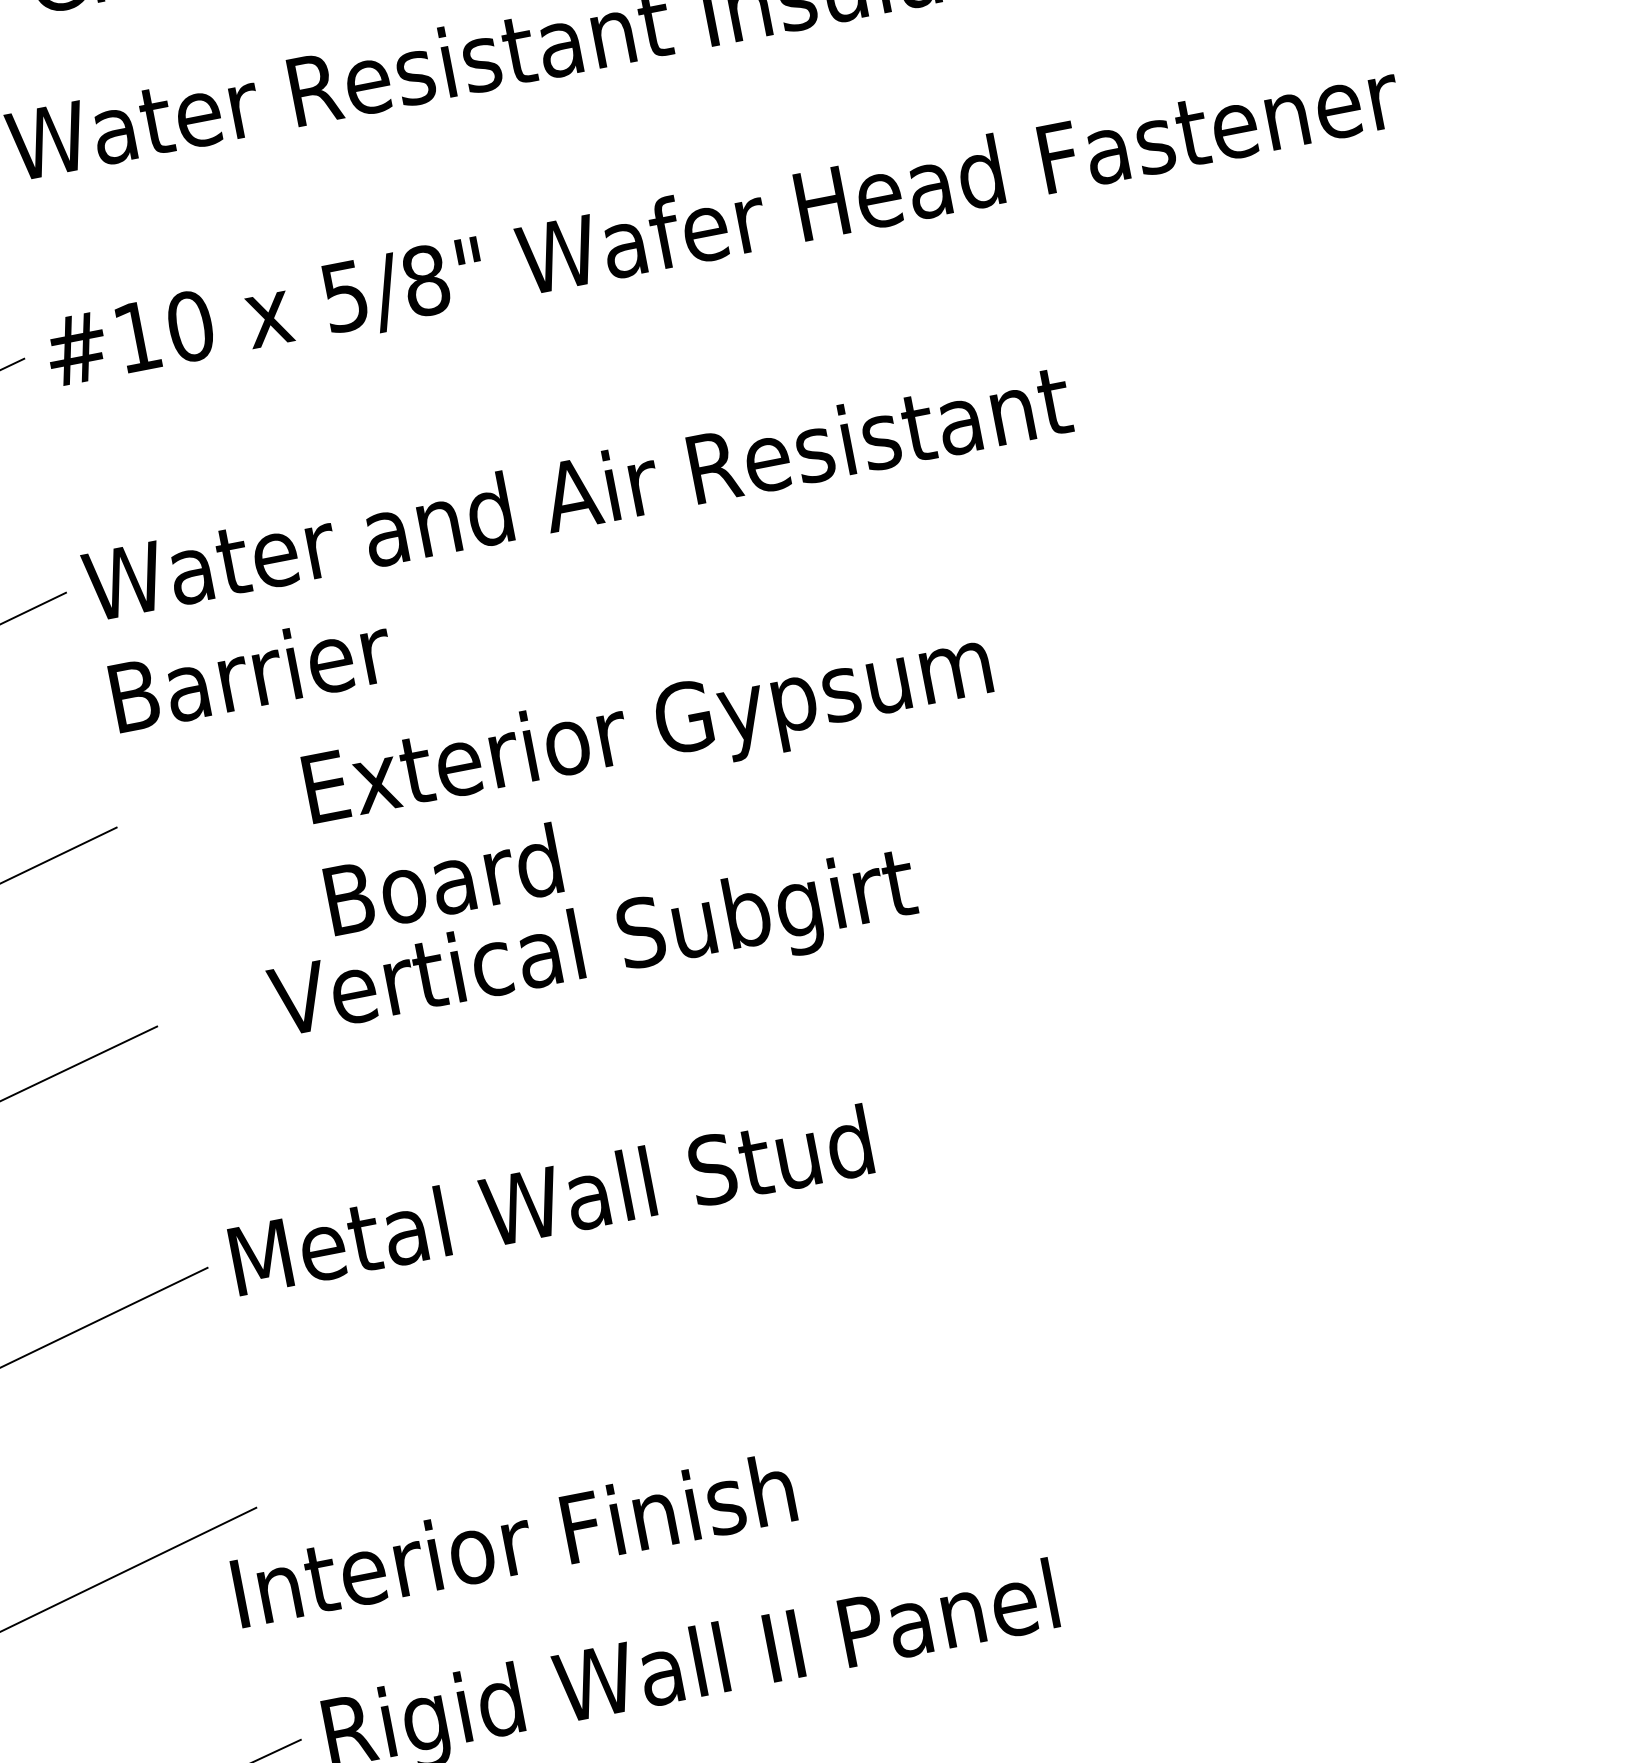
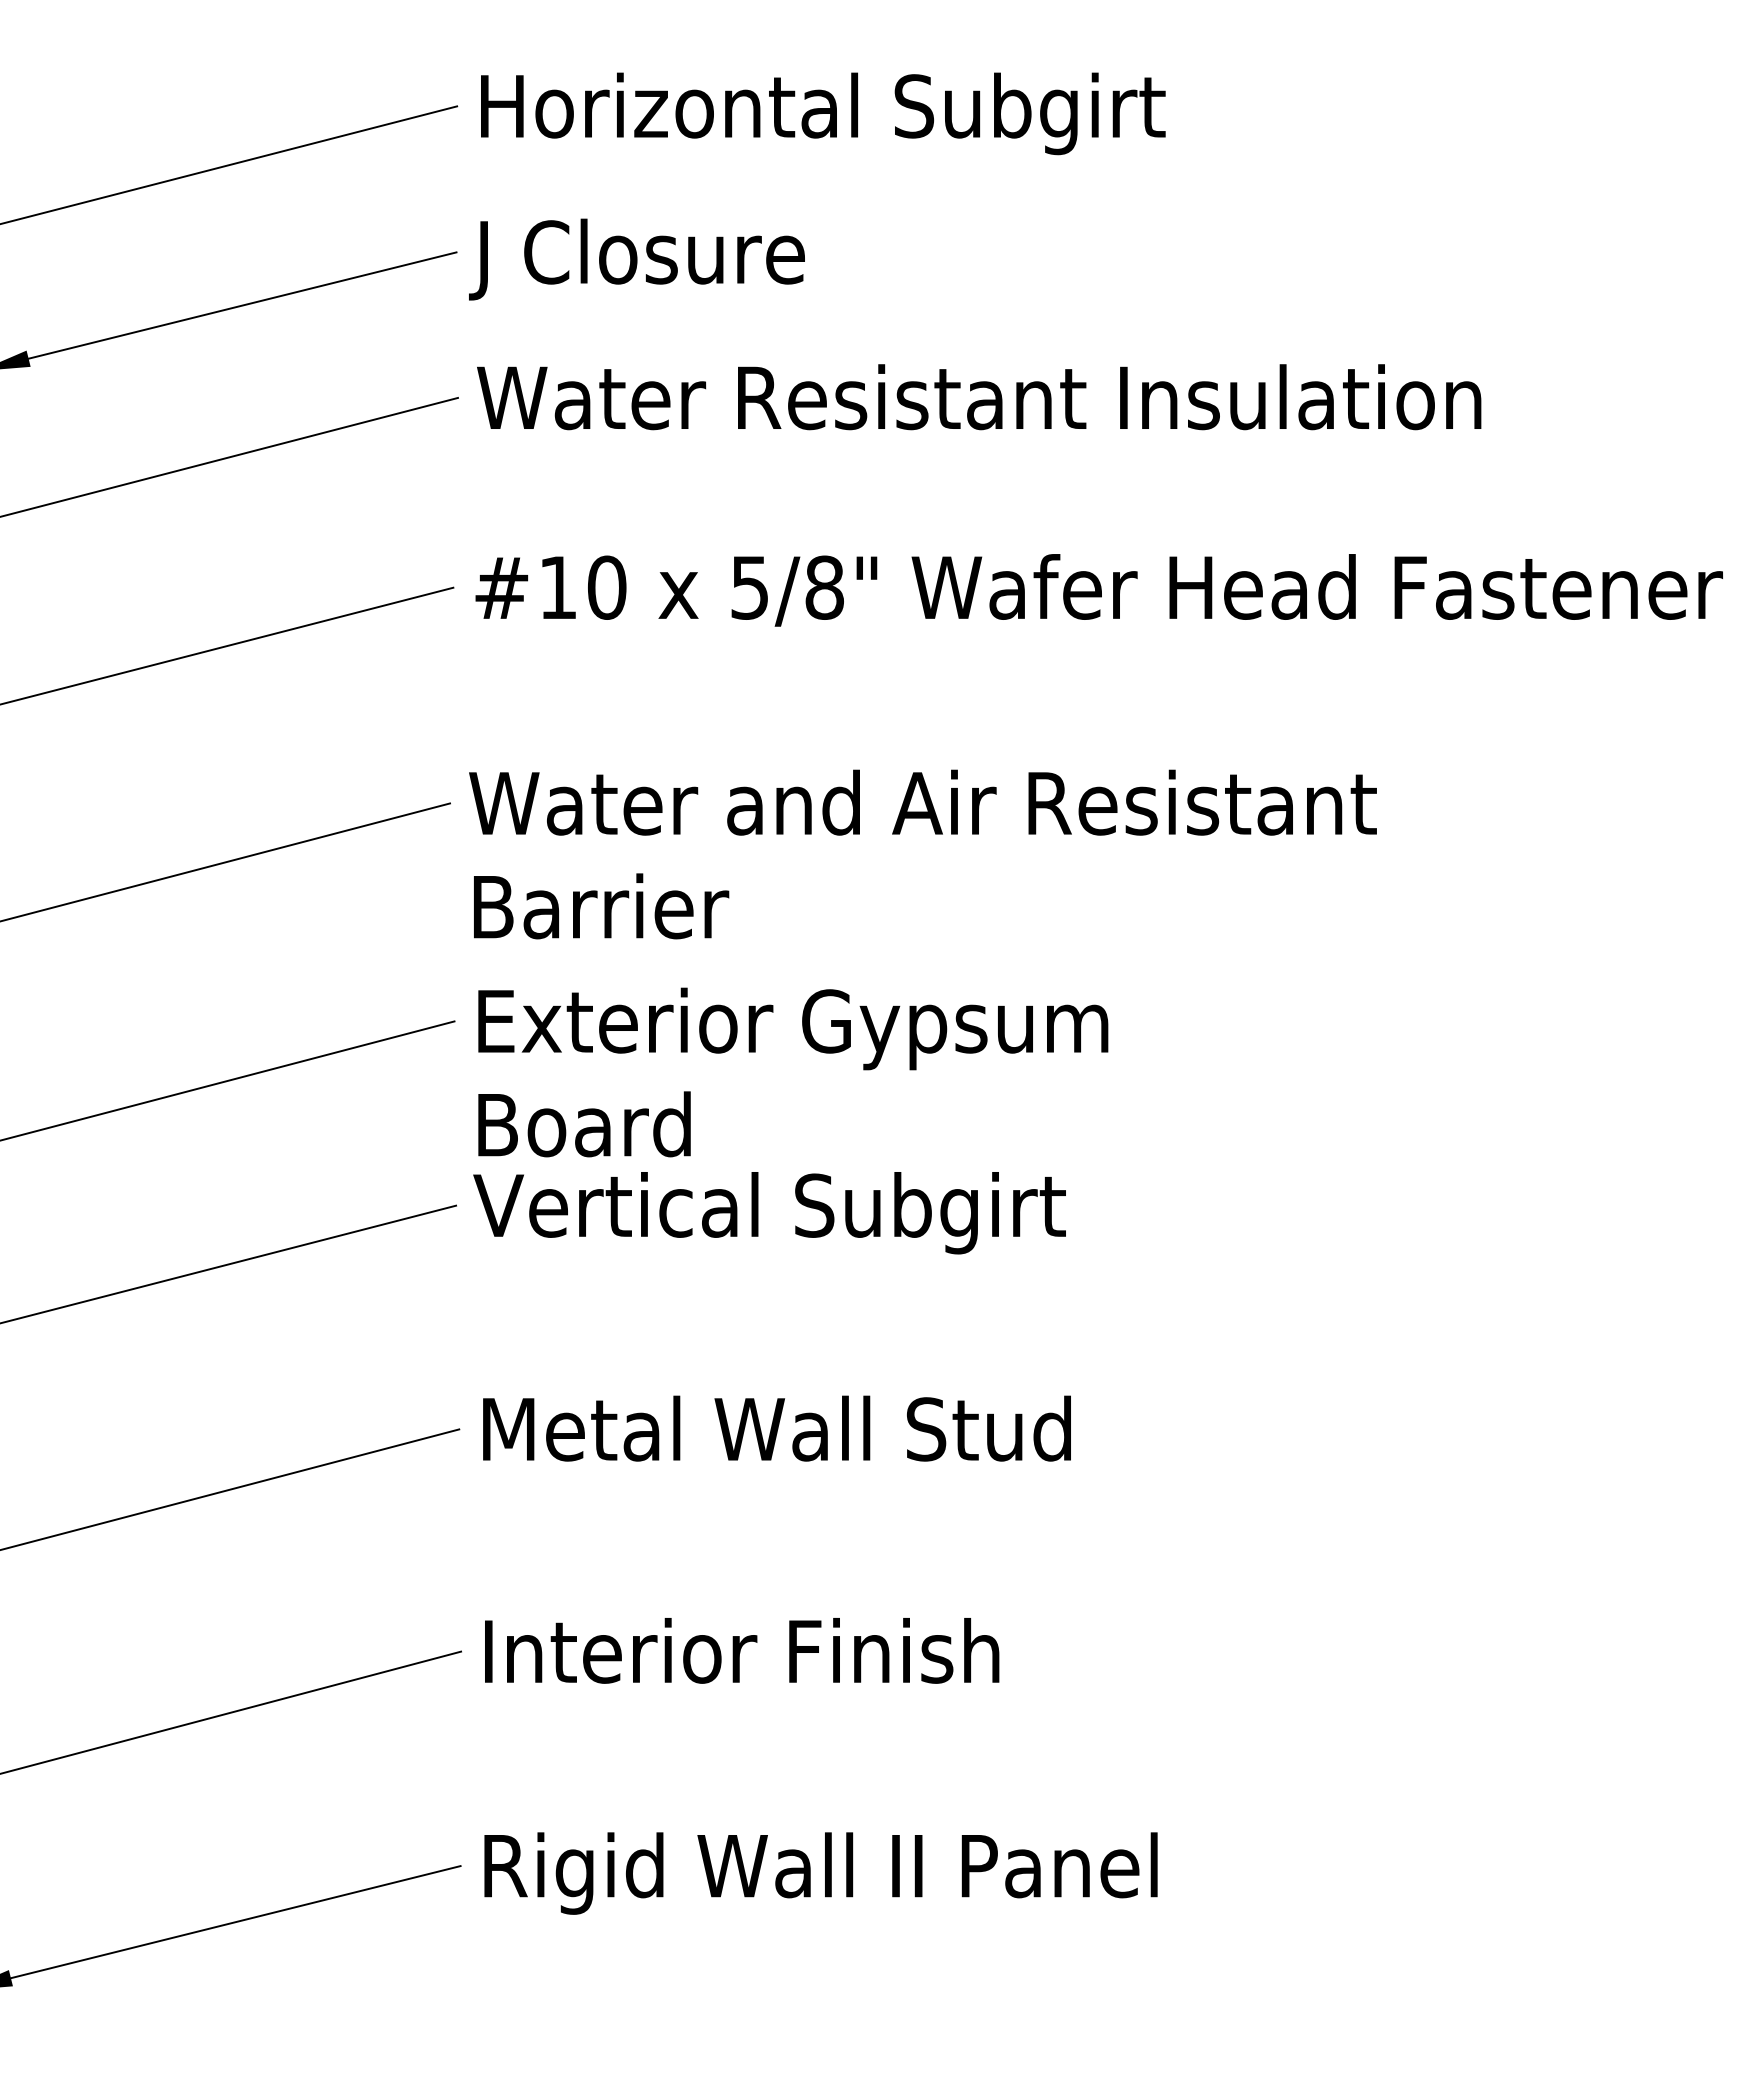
text: (658, 779) -> (793, 1072), moved
text: (593, 950) -> (769, 1213), moved
text: (514, 1539) -> (742, 1650), moved

